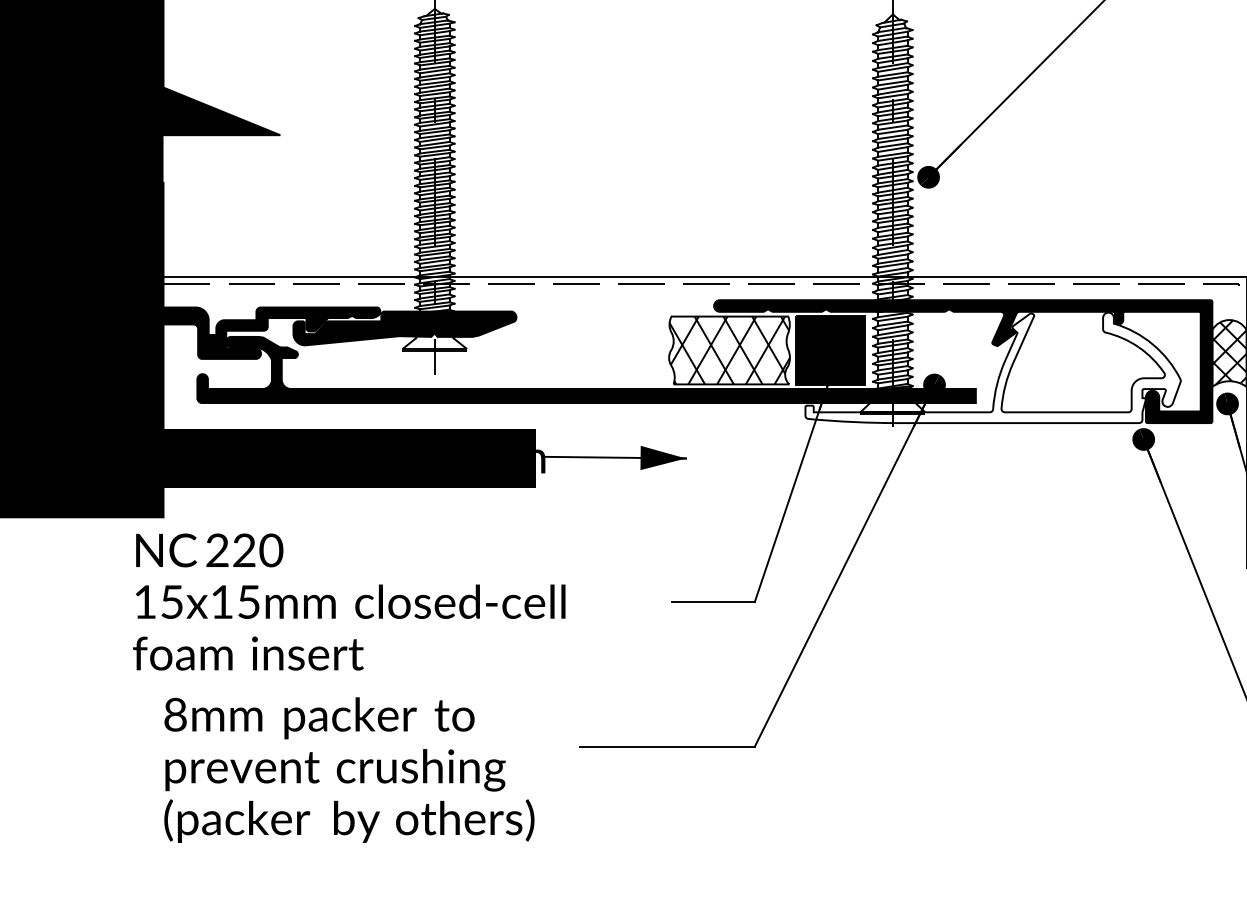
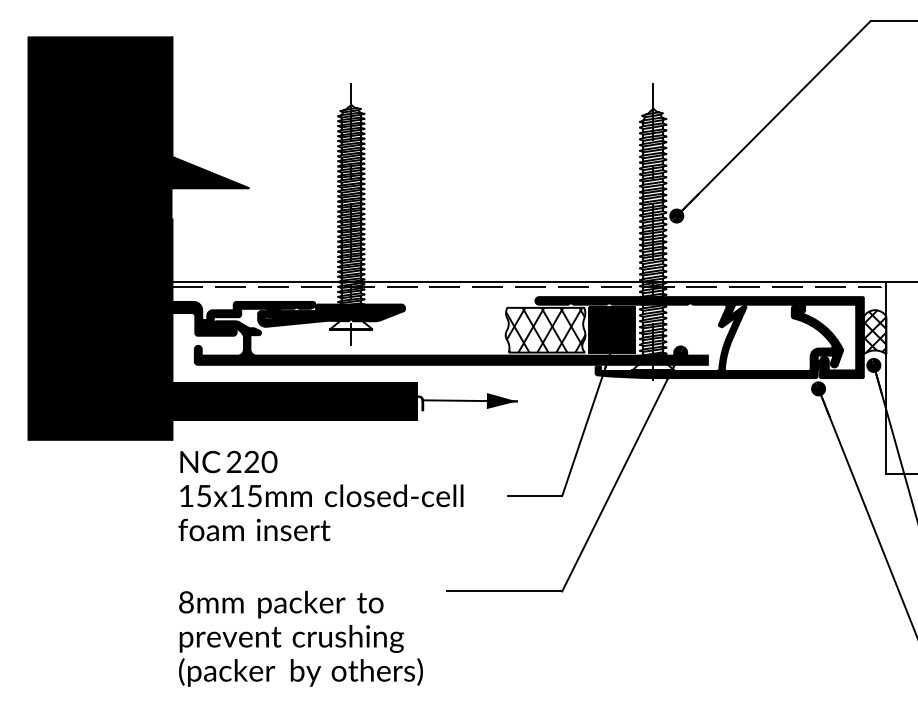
fill: (993, 367) -> (719, 341), added
text: (348, 601) -> (320, 495), moved
text: (348, 769) -> (300, 638), moved

